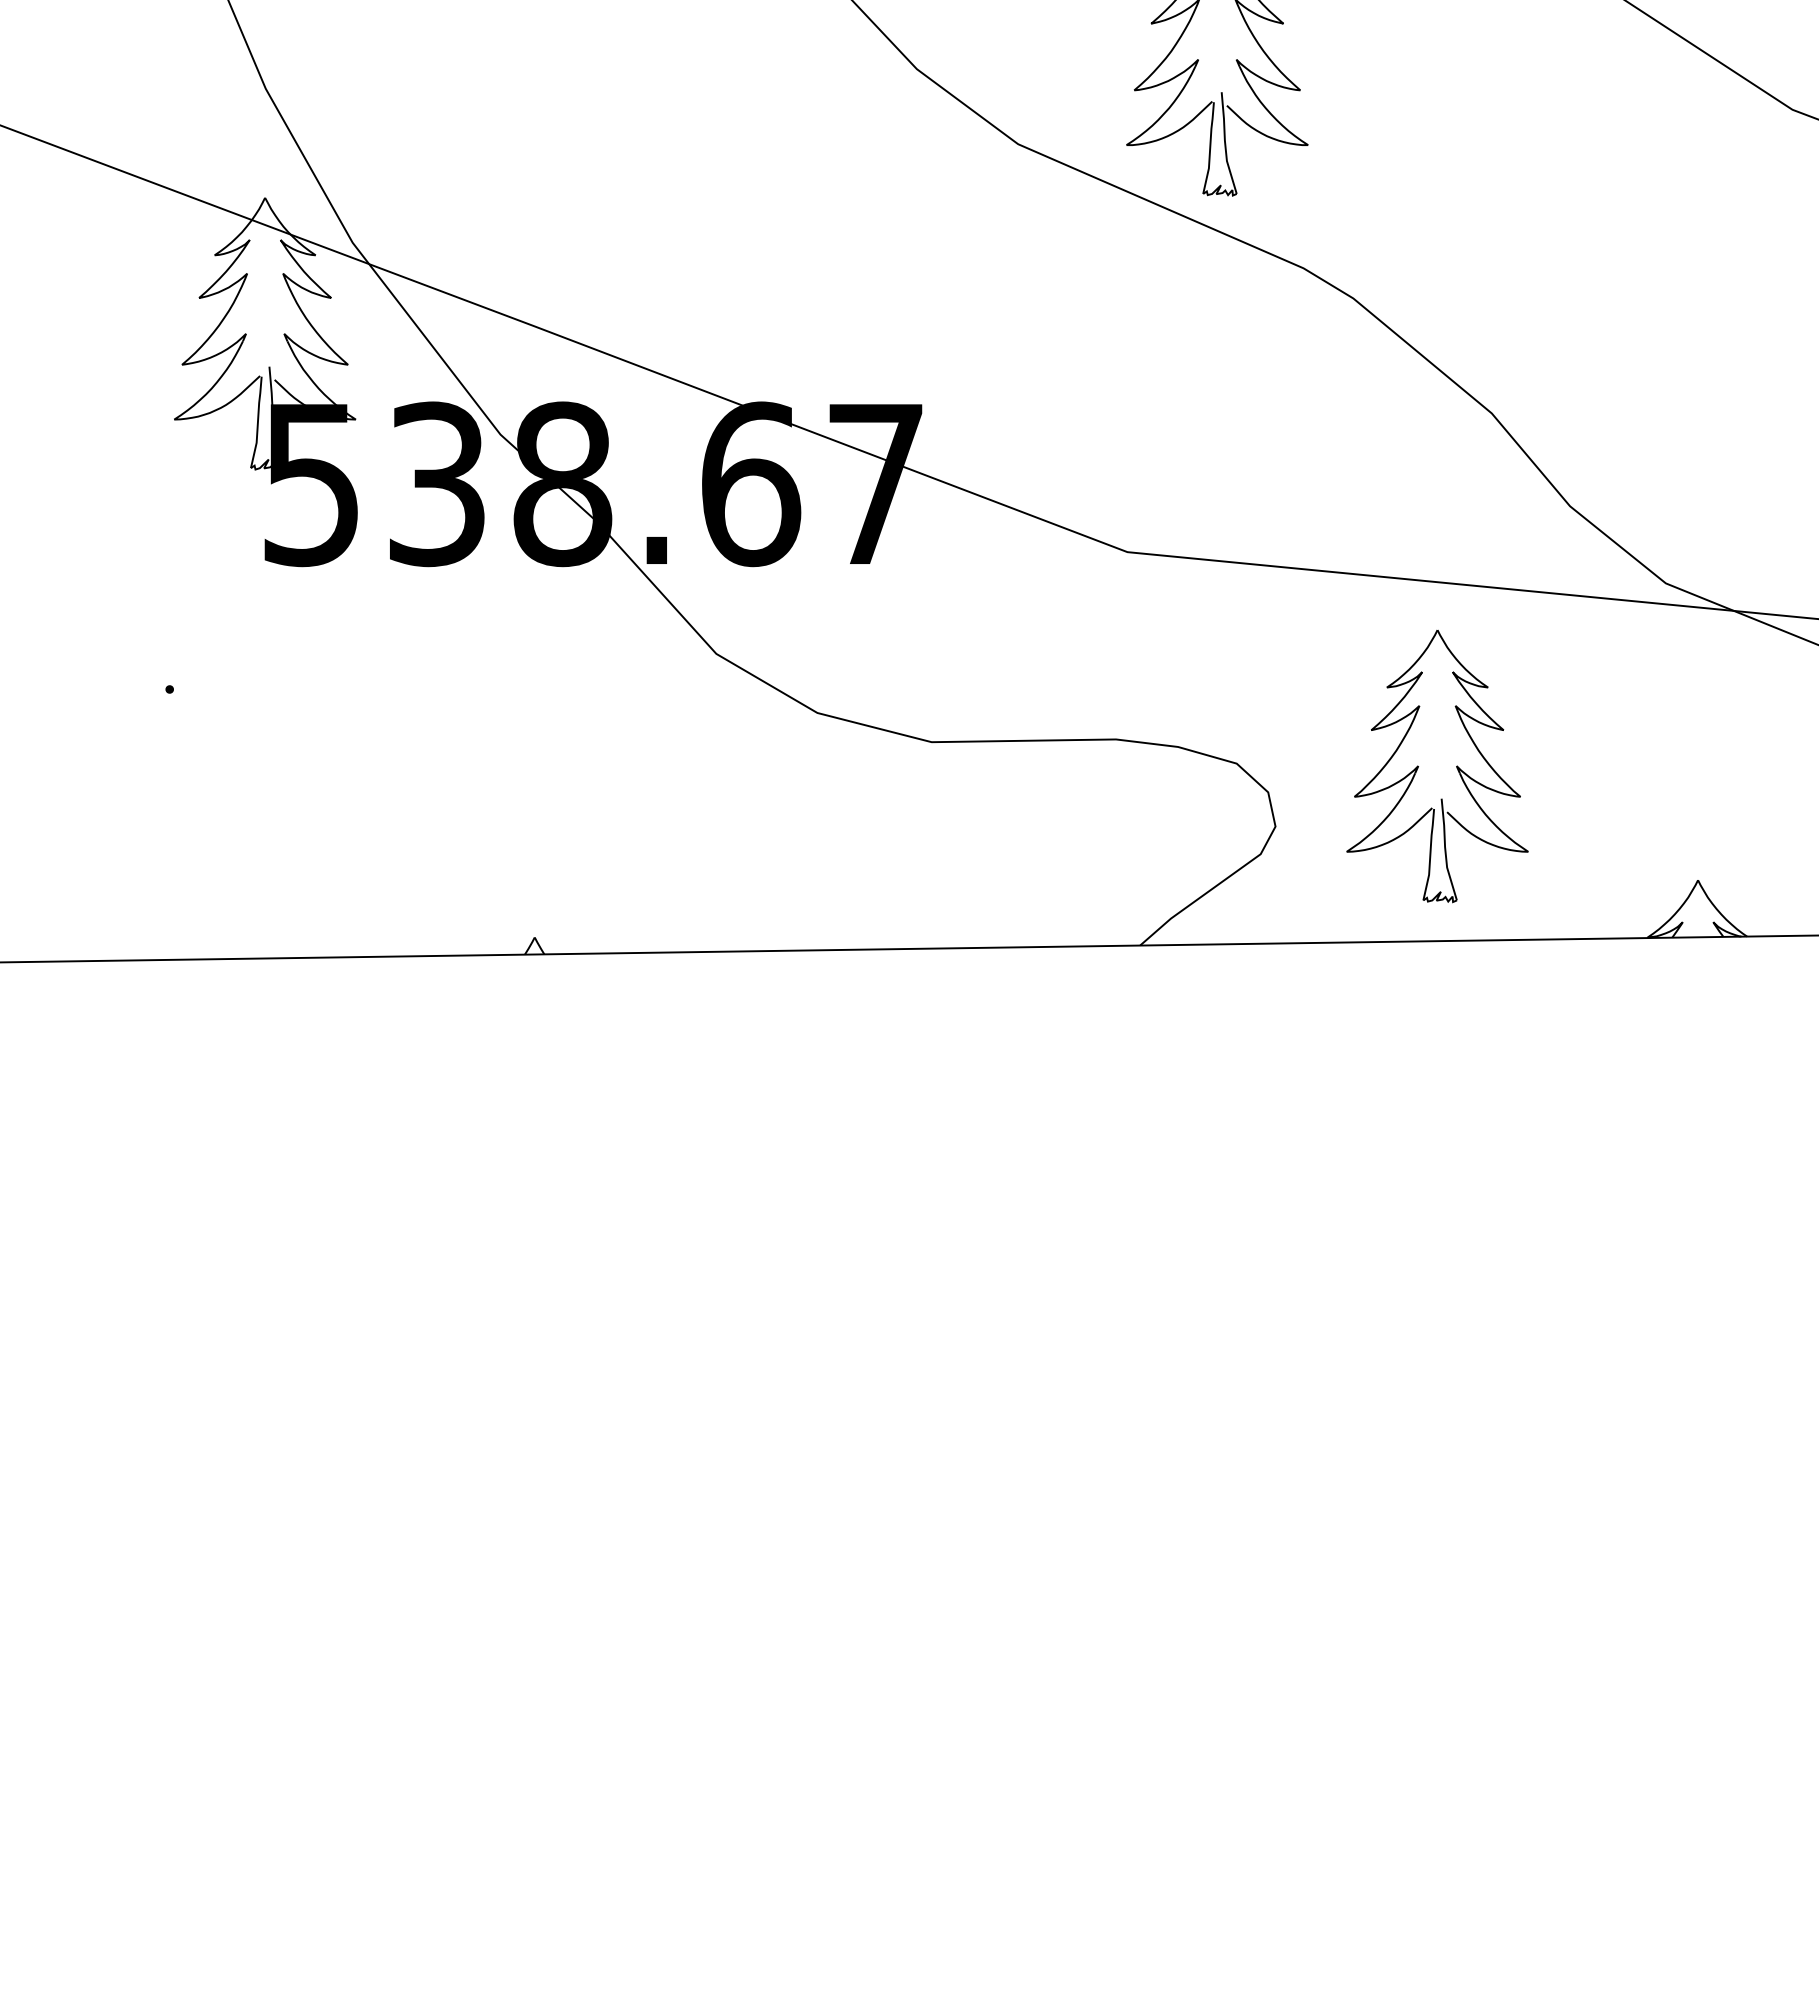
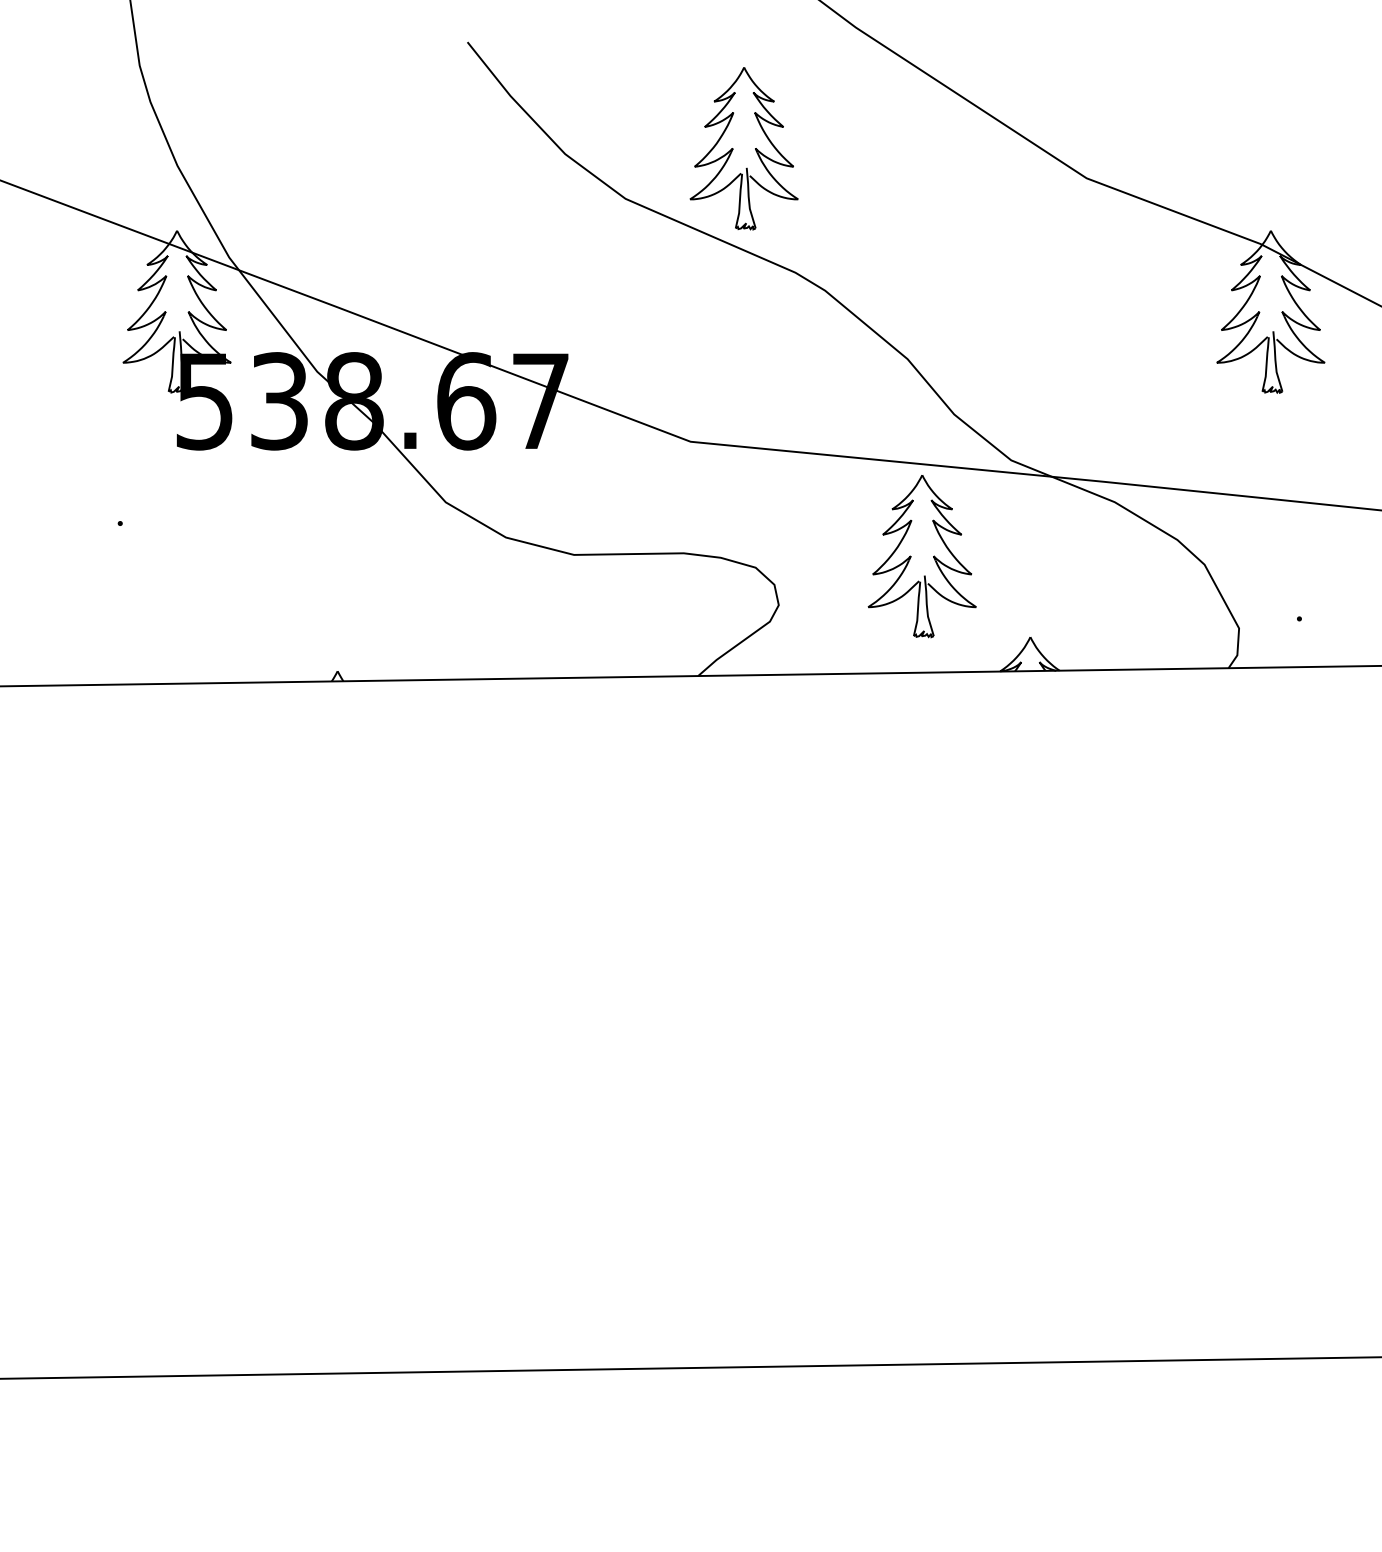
part: (1436, 766) -> (921, 556), moved

